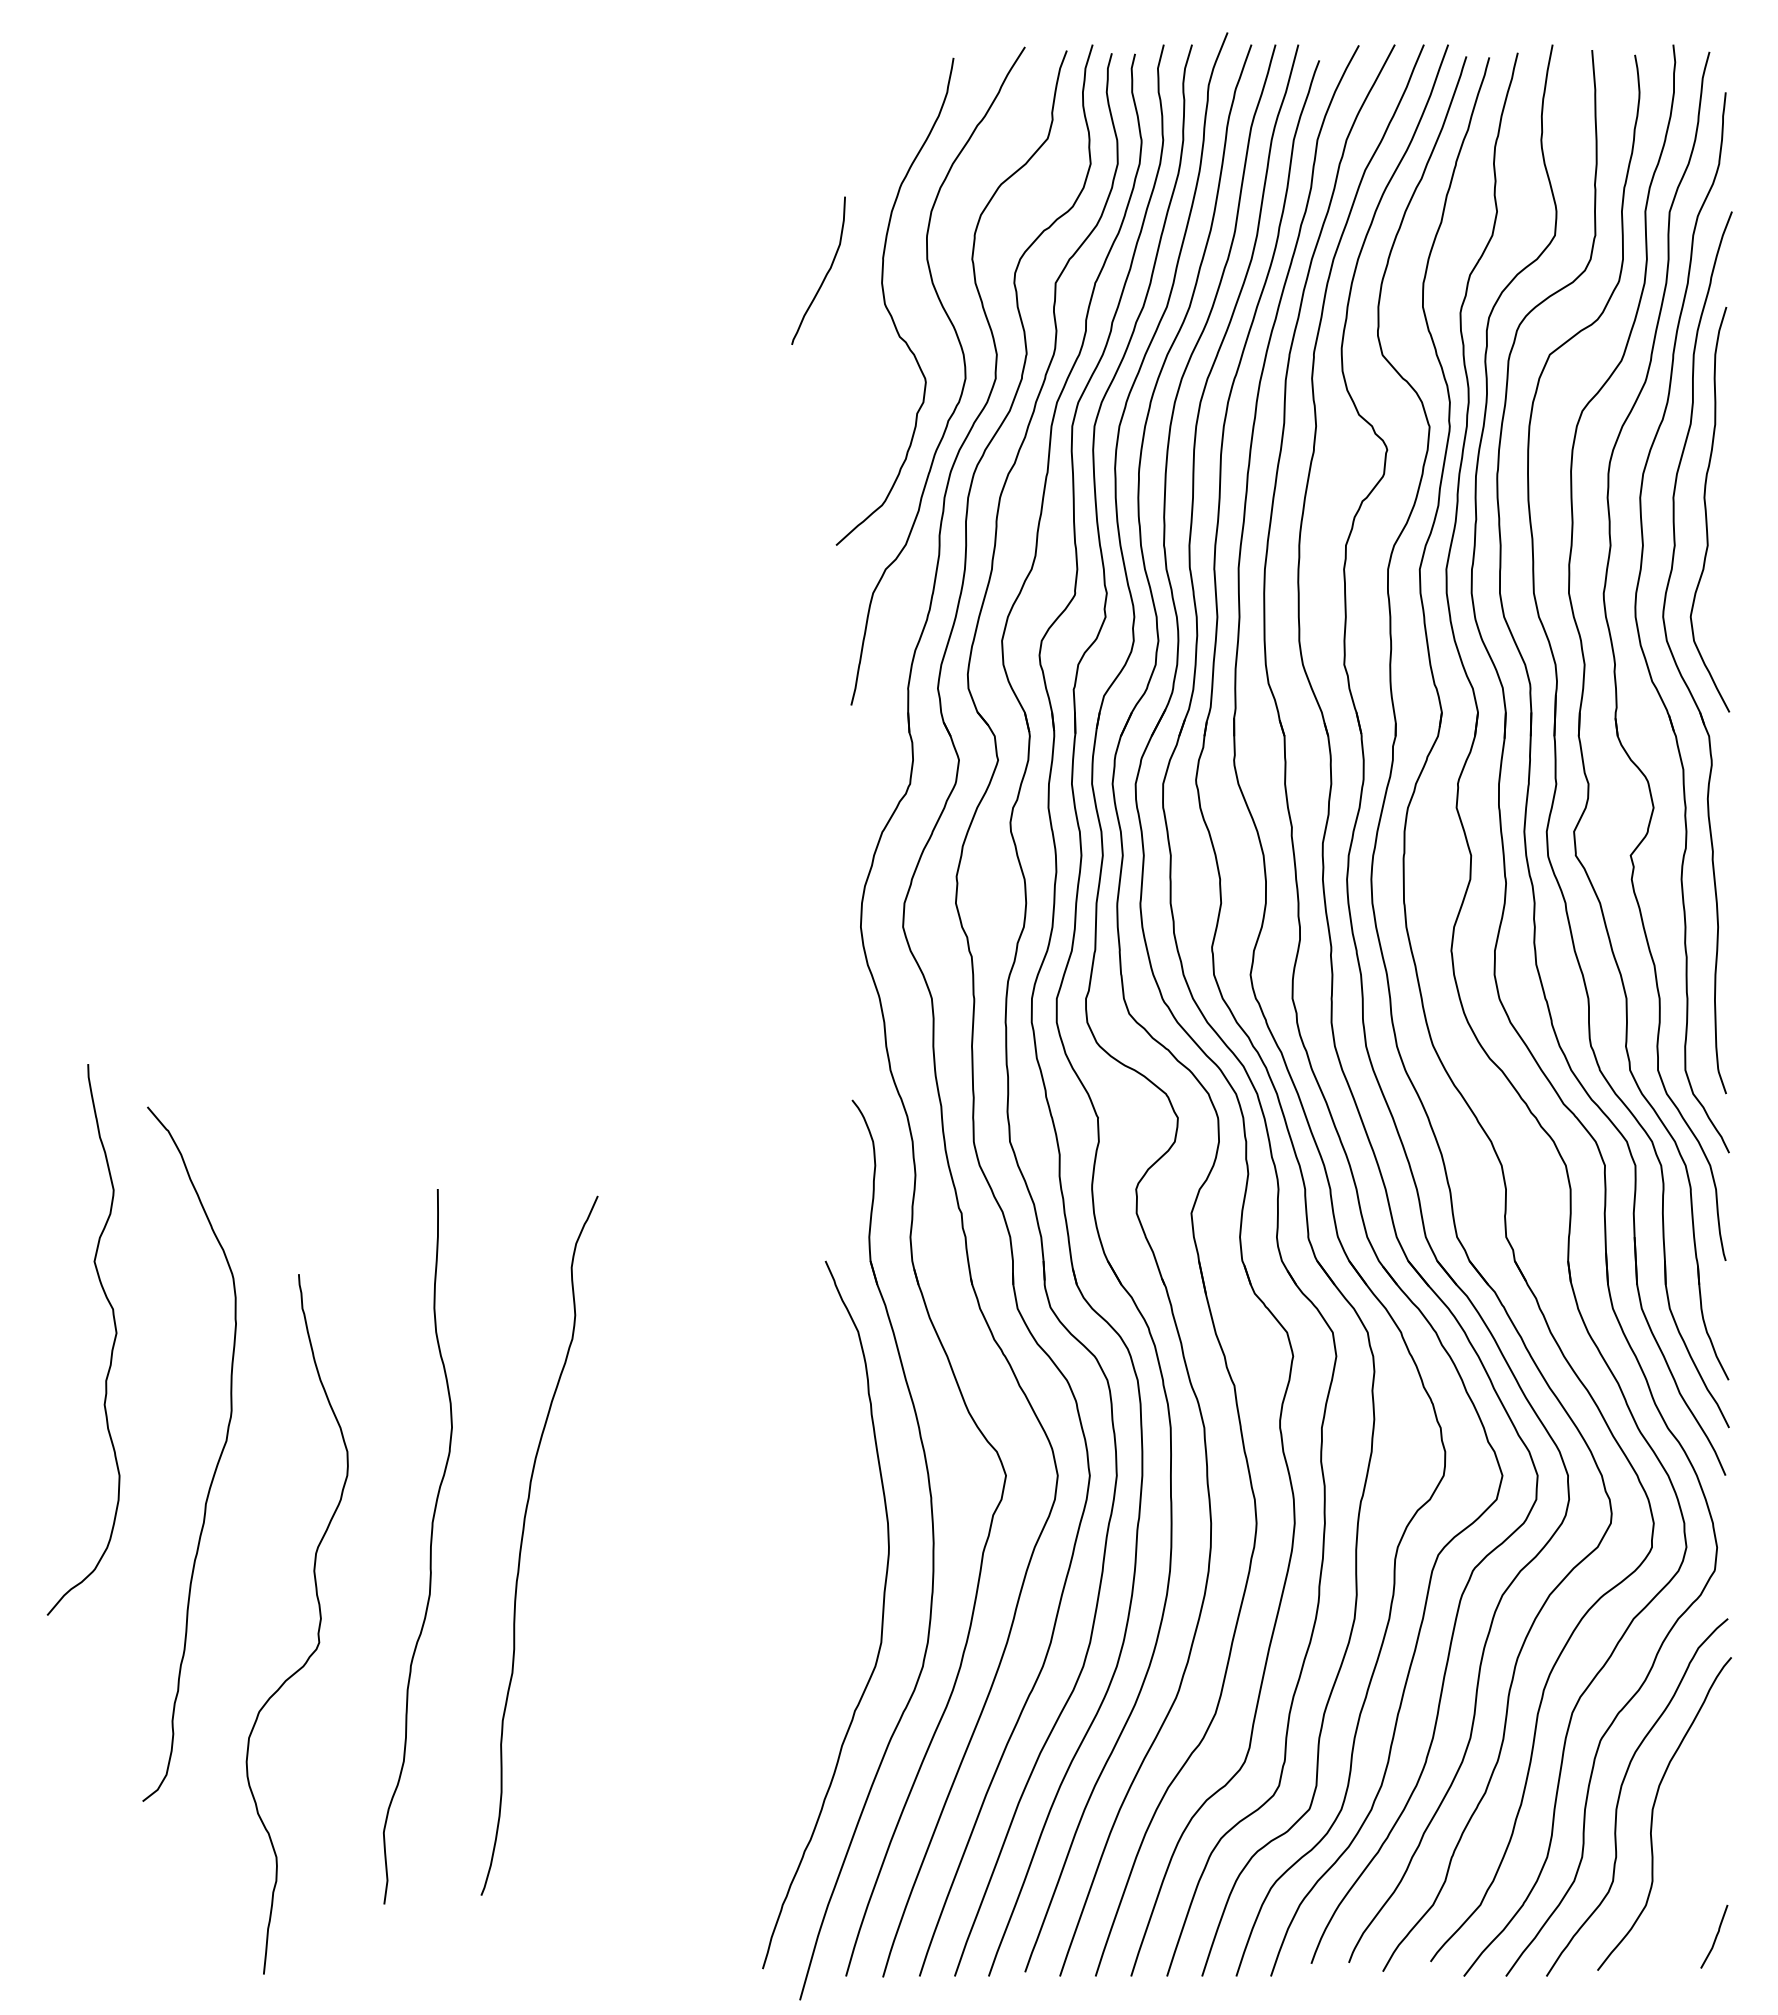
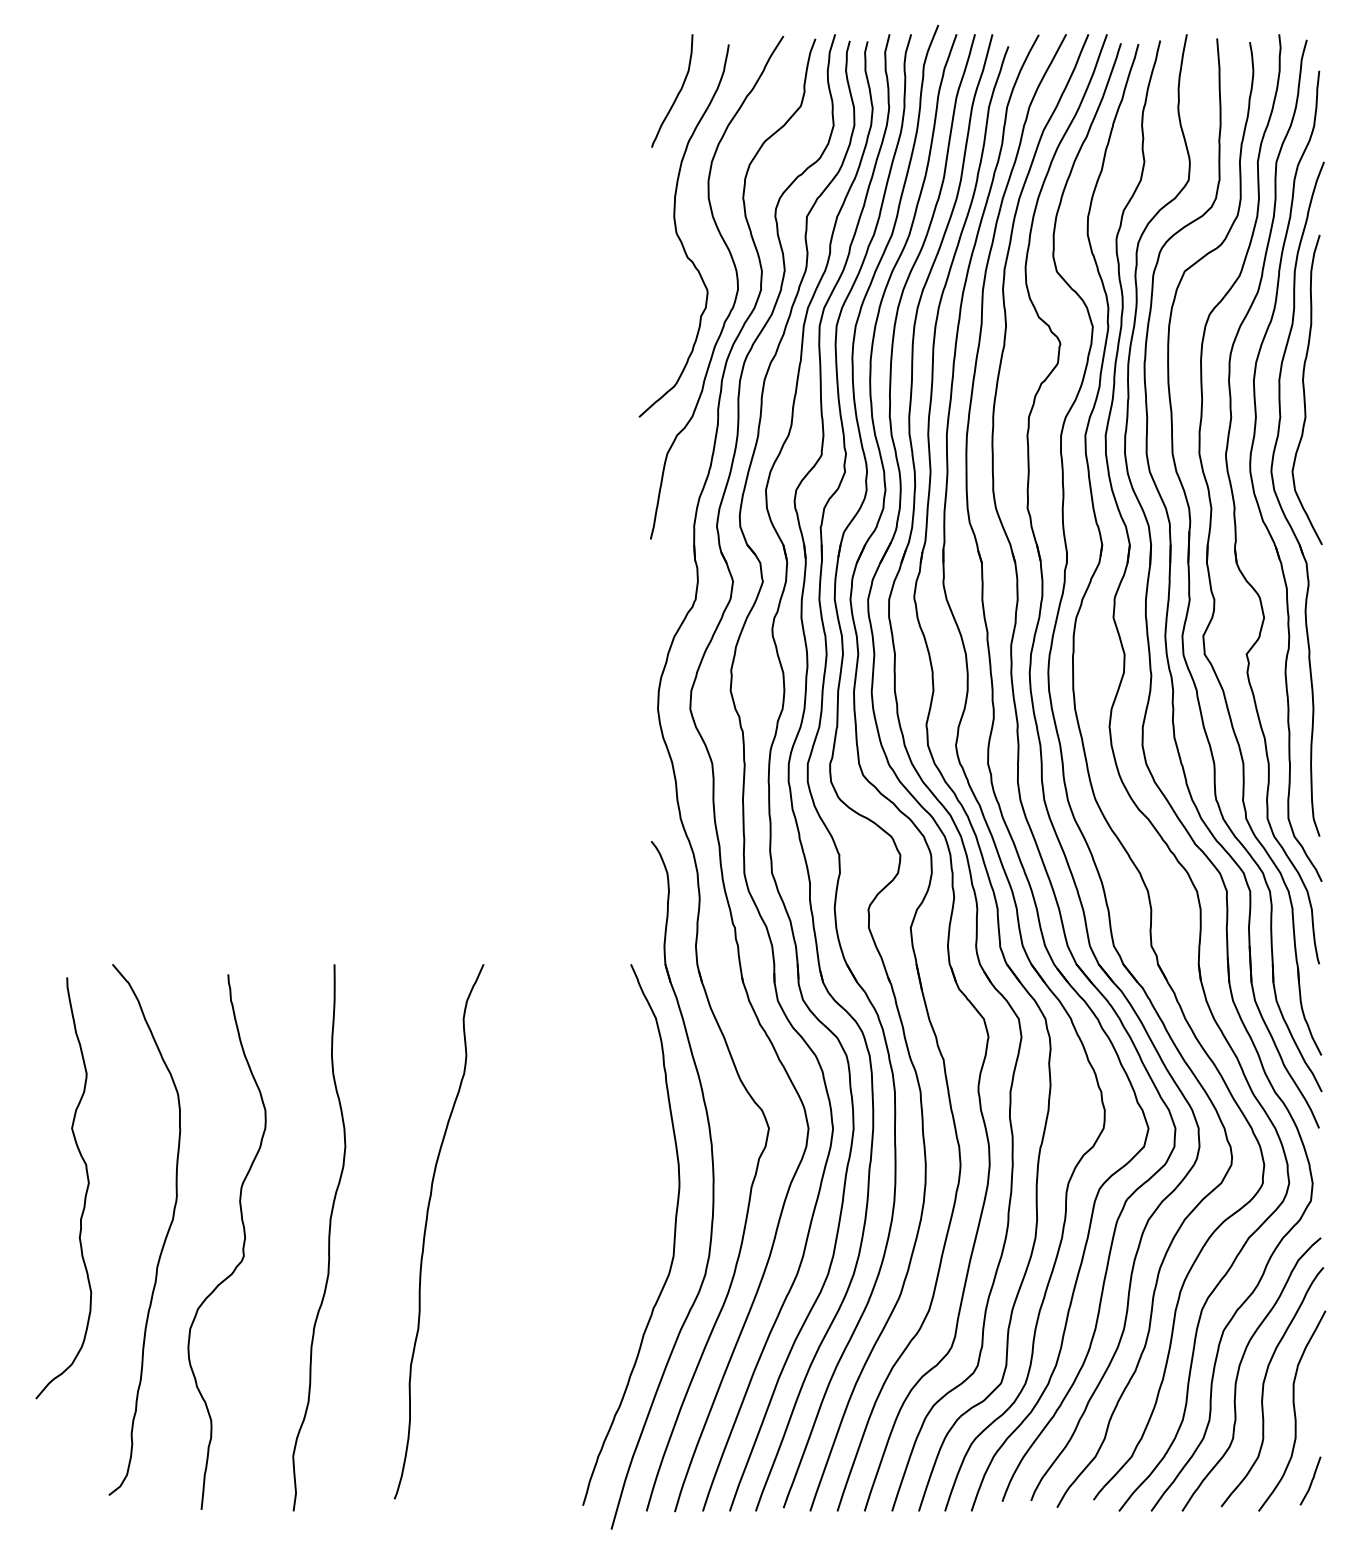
curve: (825, 274) -> (677, 93), moved
curve: (112, 1344) -> (85, 1191), moved
curve: (217, 1461) -> (166, 1235), moved
curve: (522, 1545) -> (426, 1231), moved
curve: (430, 1546) -> (328, 1237), moved
curve: (1692, 1845) -> (1293, 1411), added

